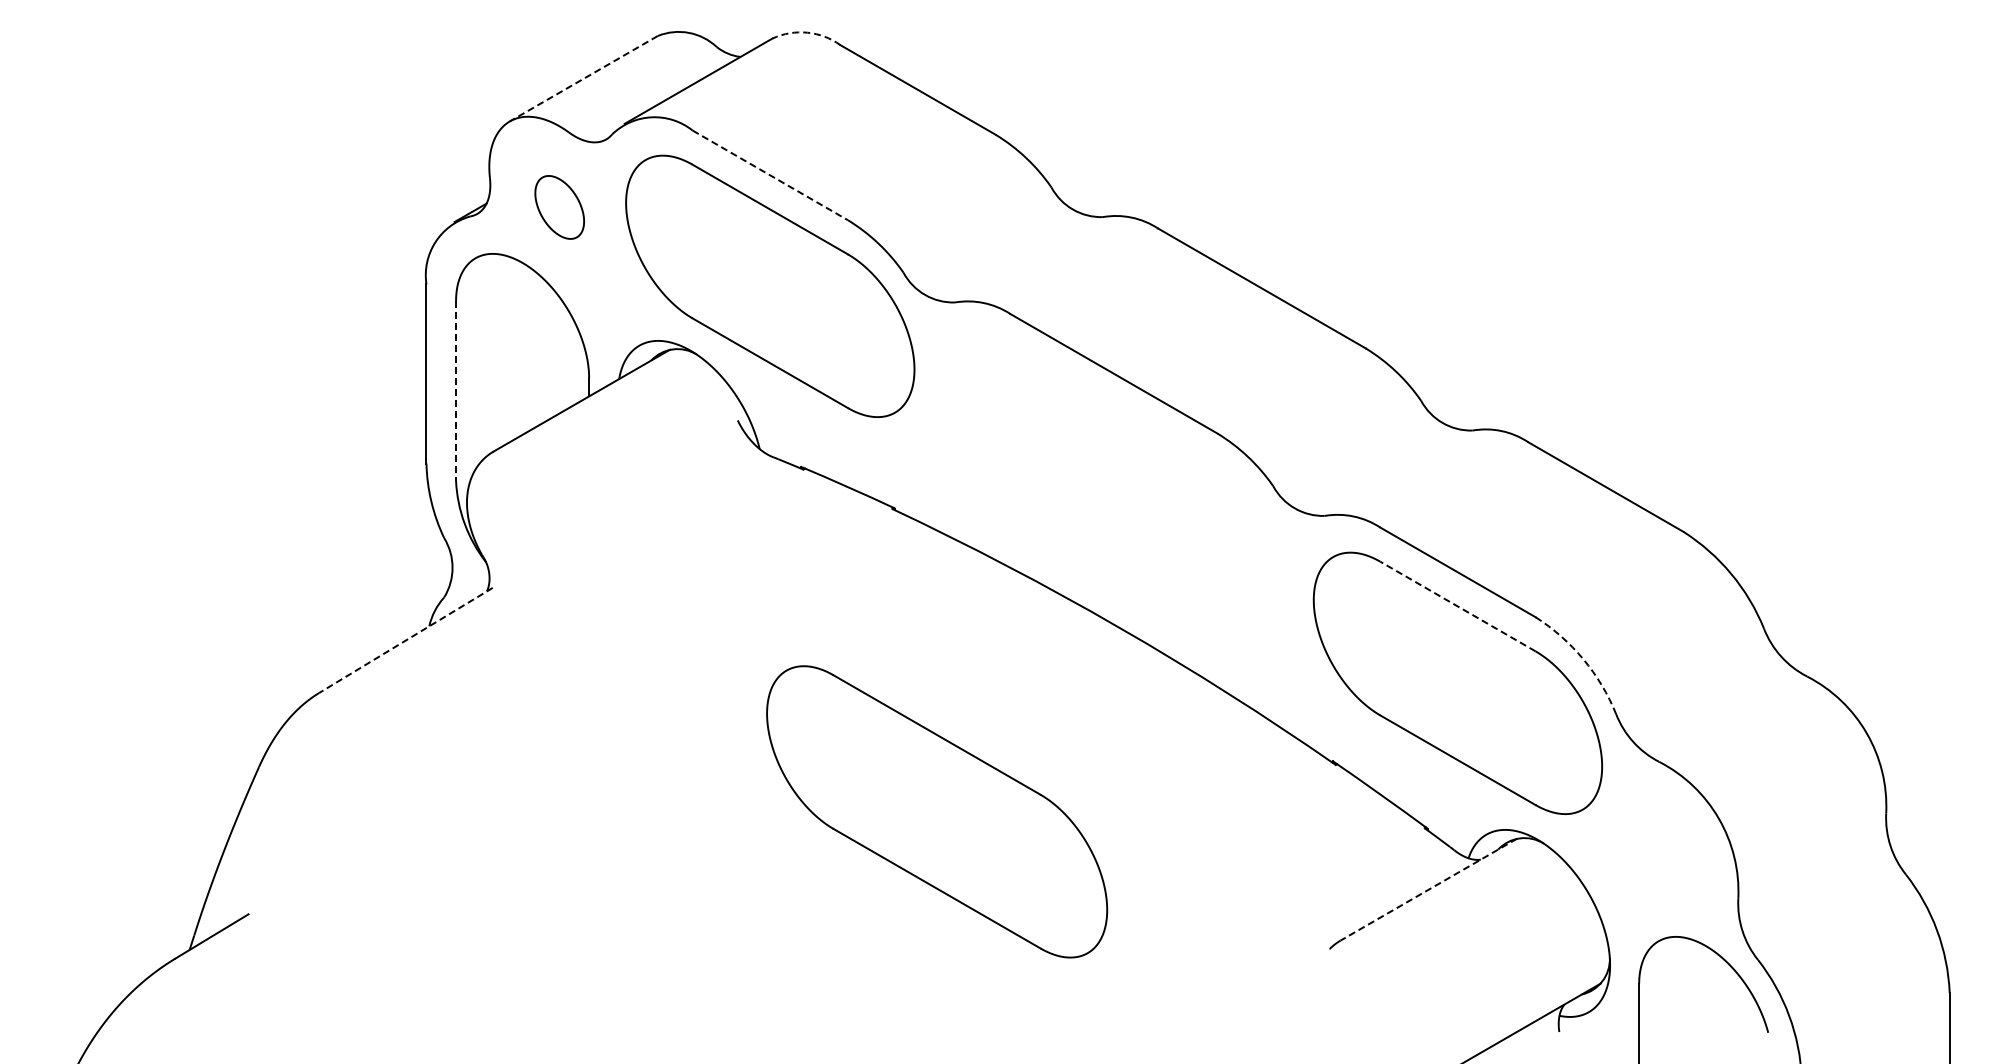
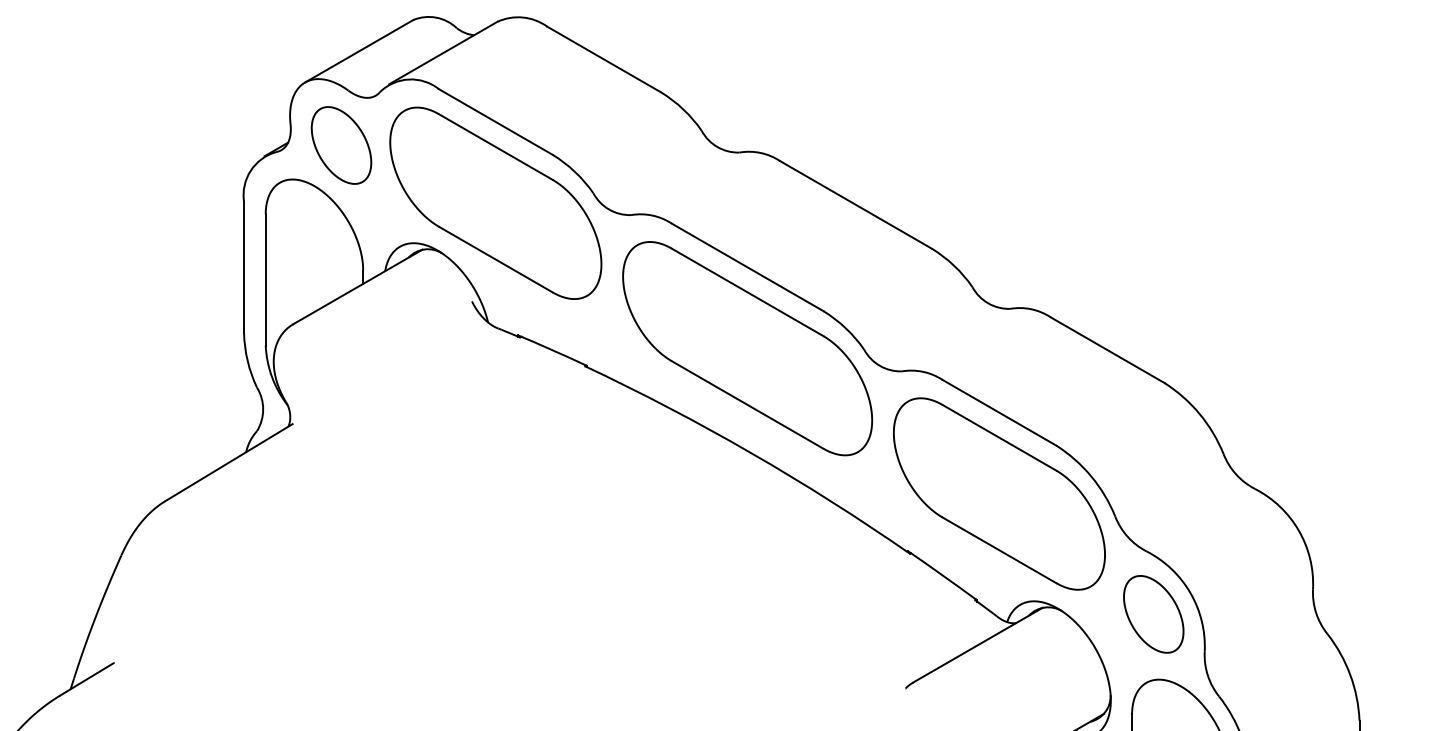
arc: (807, 32) -> (523, 17), dashed -> solid
line: (583, 78) -> (359, 51), dashed -> solid
line: (770, 175) -> (496, 122), dashed -> solid
part: (559, 207) -> (341, 145), size x1.67
line: (456, 391) -> (266, 280), dashed -> solid
line: (1457, 606) -> (999, 437), dashed -> solid
line: (405, 640) -> (228, 462), dashed -> solid
arc: (1583, 659) -> (1091, 476), dashed -> solid
part: (937, 811) -> (747, 348), moved
part: (1668, 847) -> (1153, 614), added
line: (1428, 889) -> (977, 644), dashed -> solid

